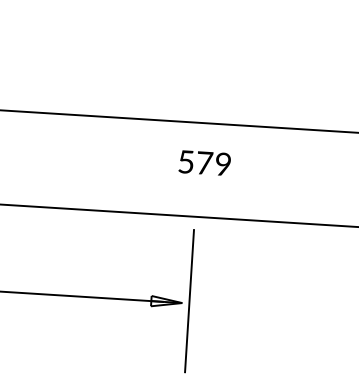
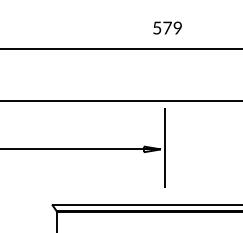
text: (204, 162) -> (167, 27), moved

